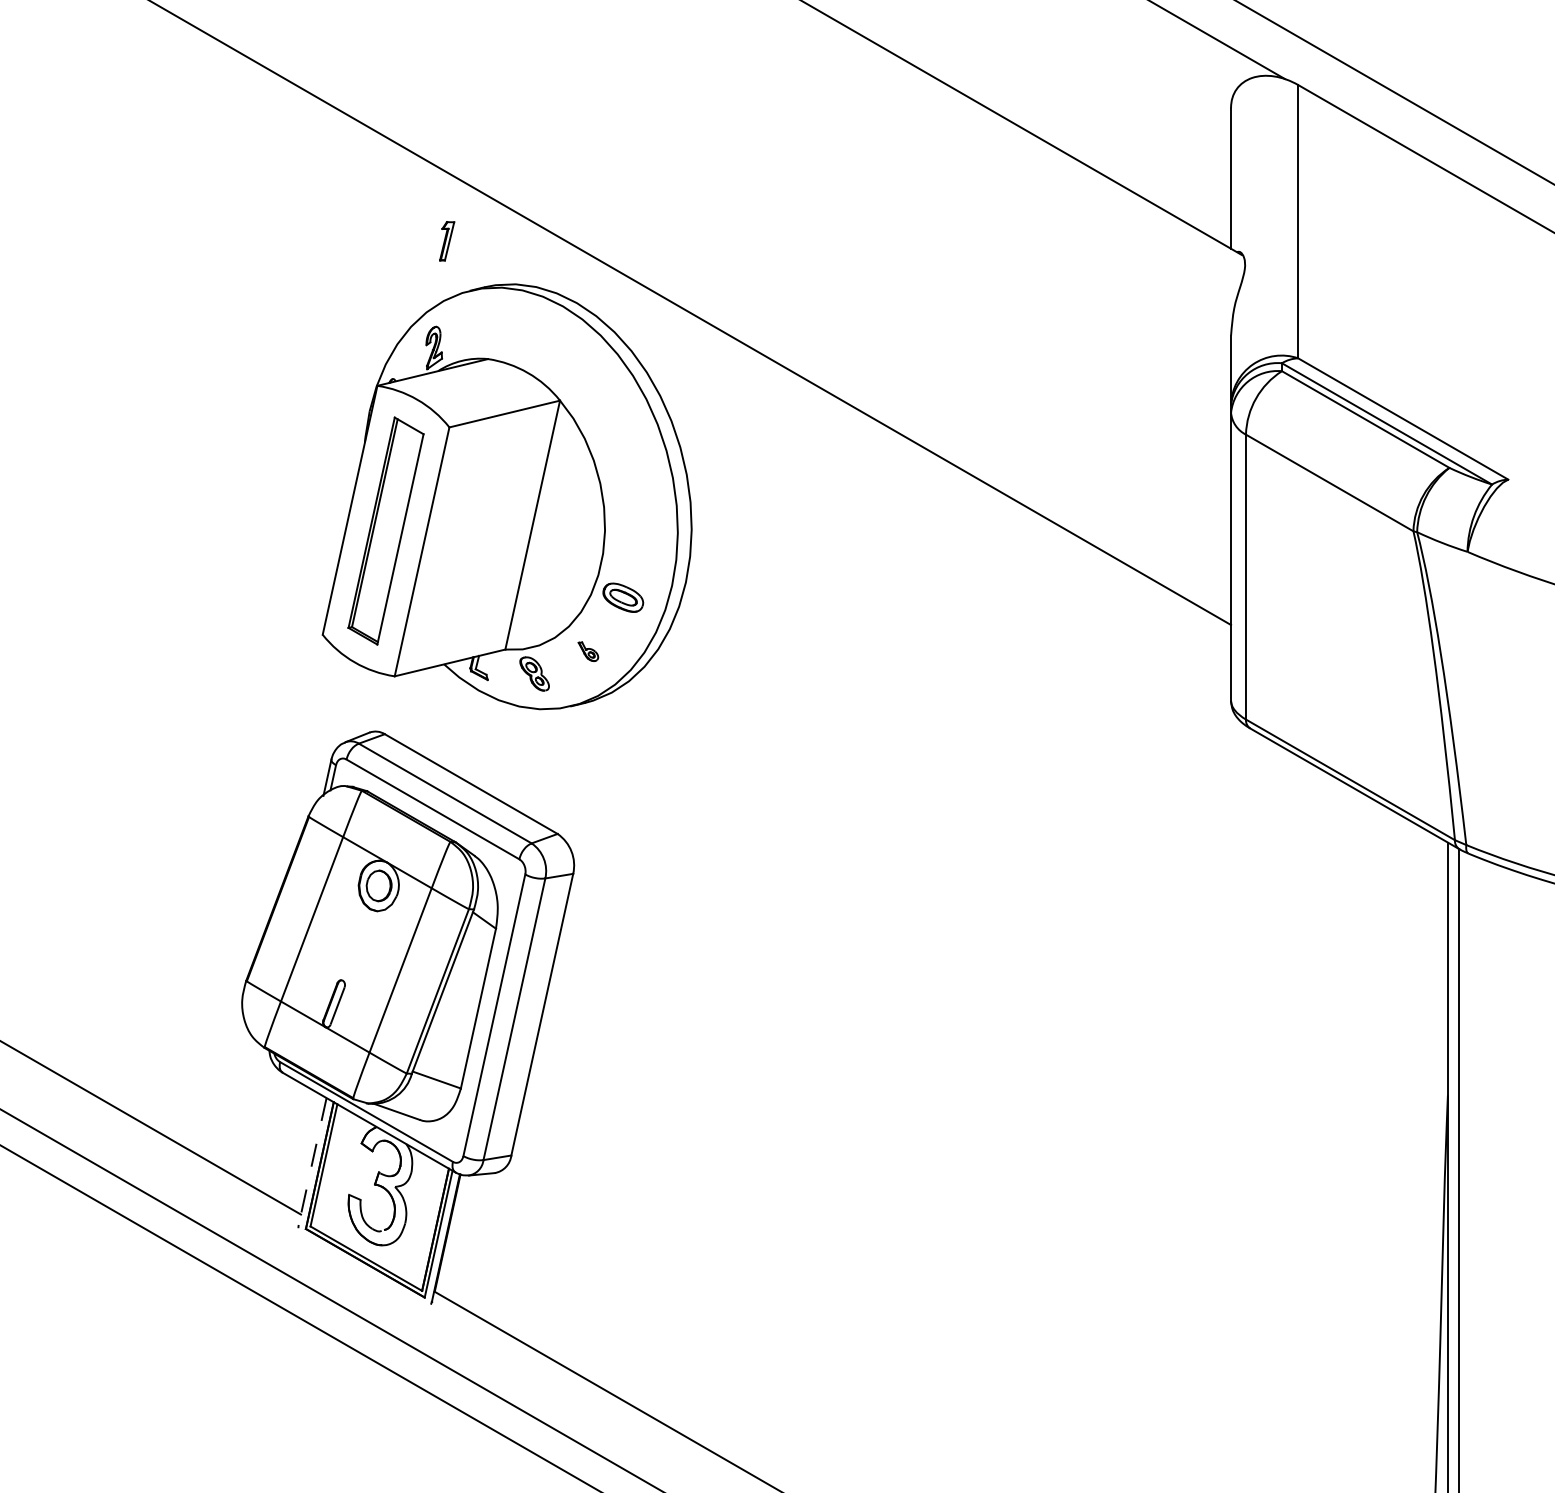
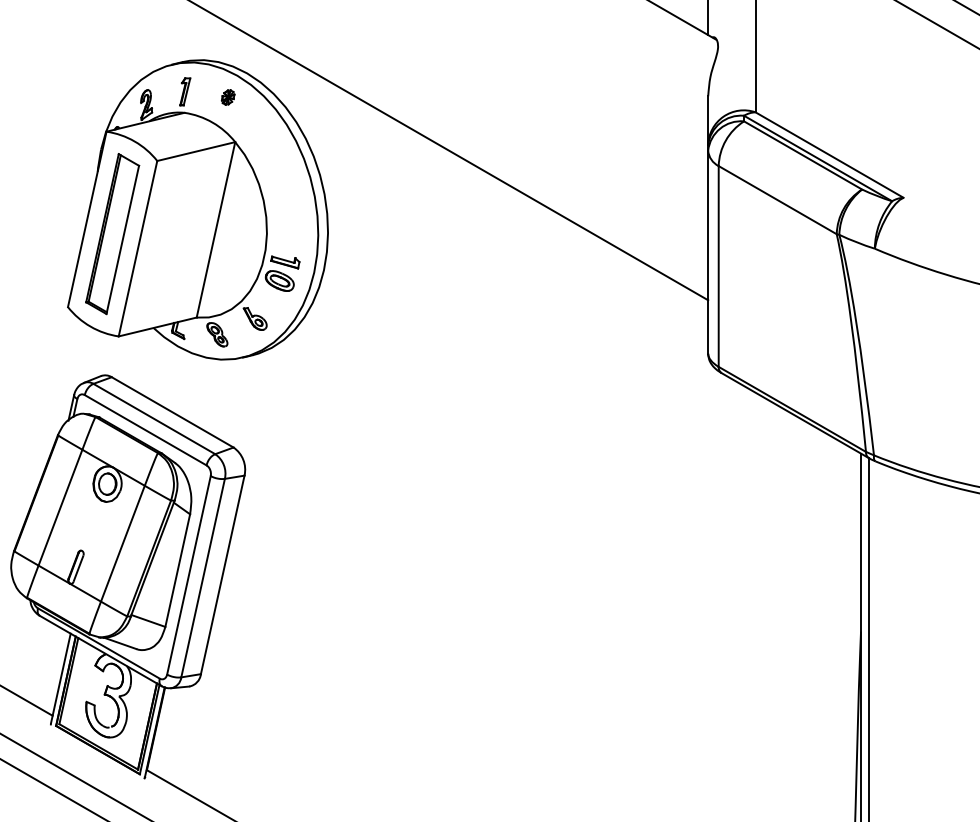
part: (447, 241) -> (185, 91), moved
part: (549, 337) -> (227, 97), added
part: (631, 571) -> (285, 262), added
part: (588, 651) -> (255, 318), size x1.67
line: (312, 1161) -> (60, 678), dashed -> solid

